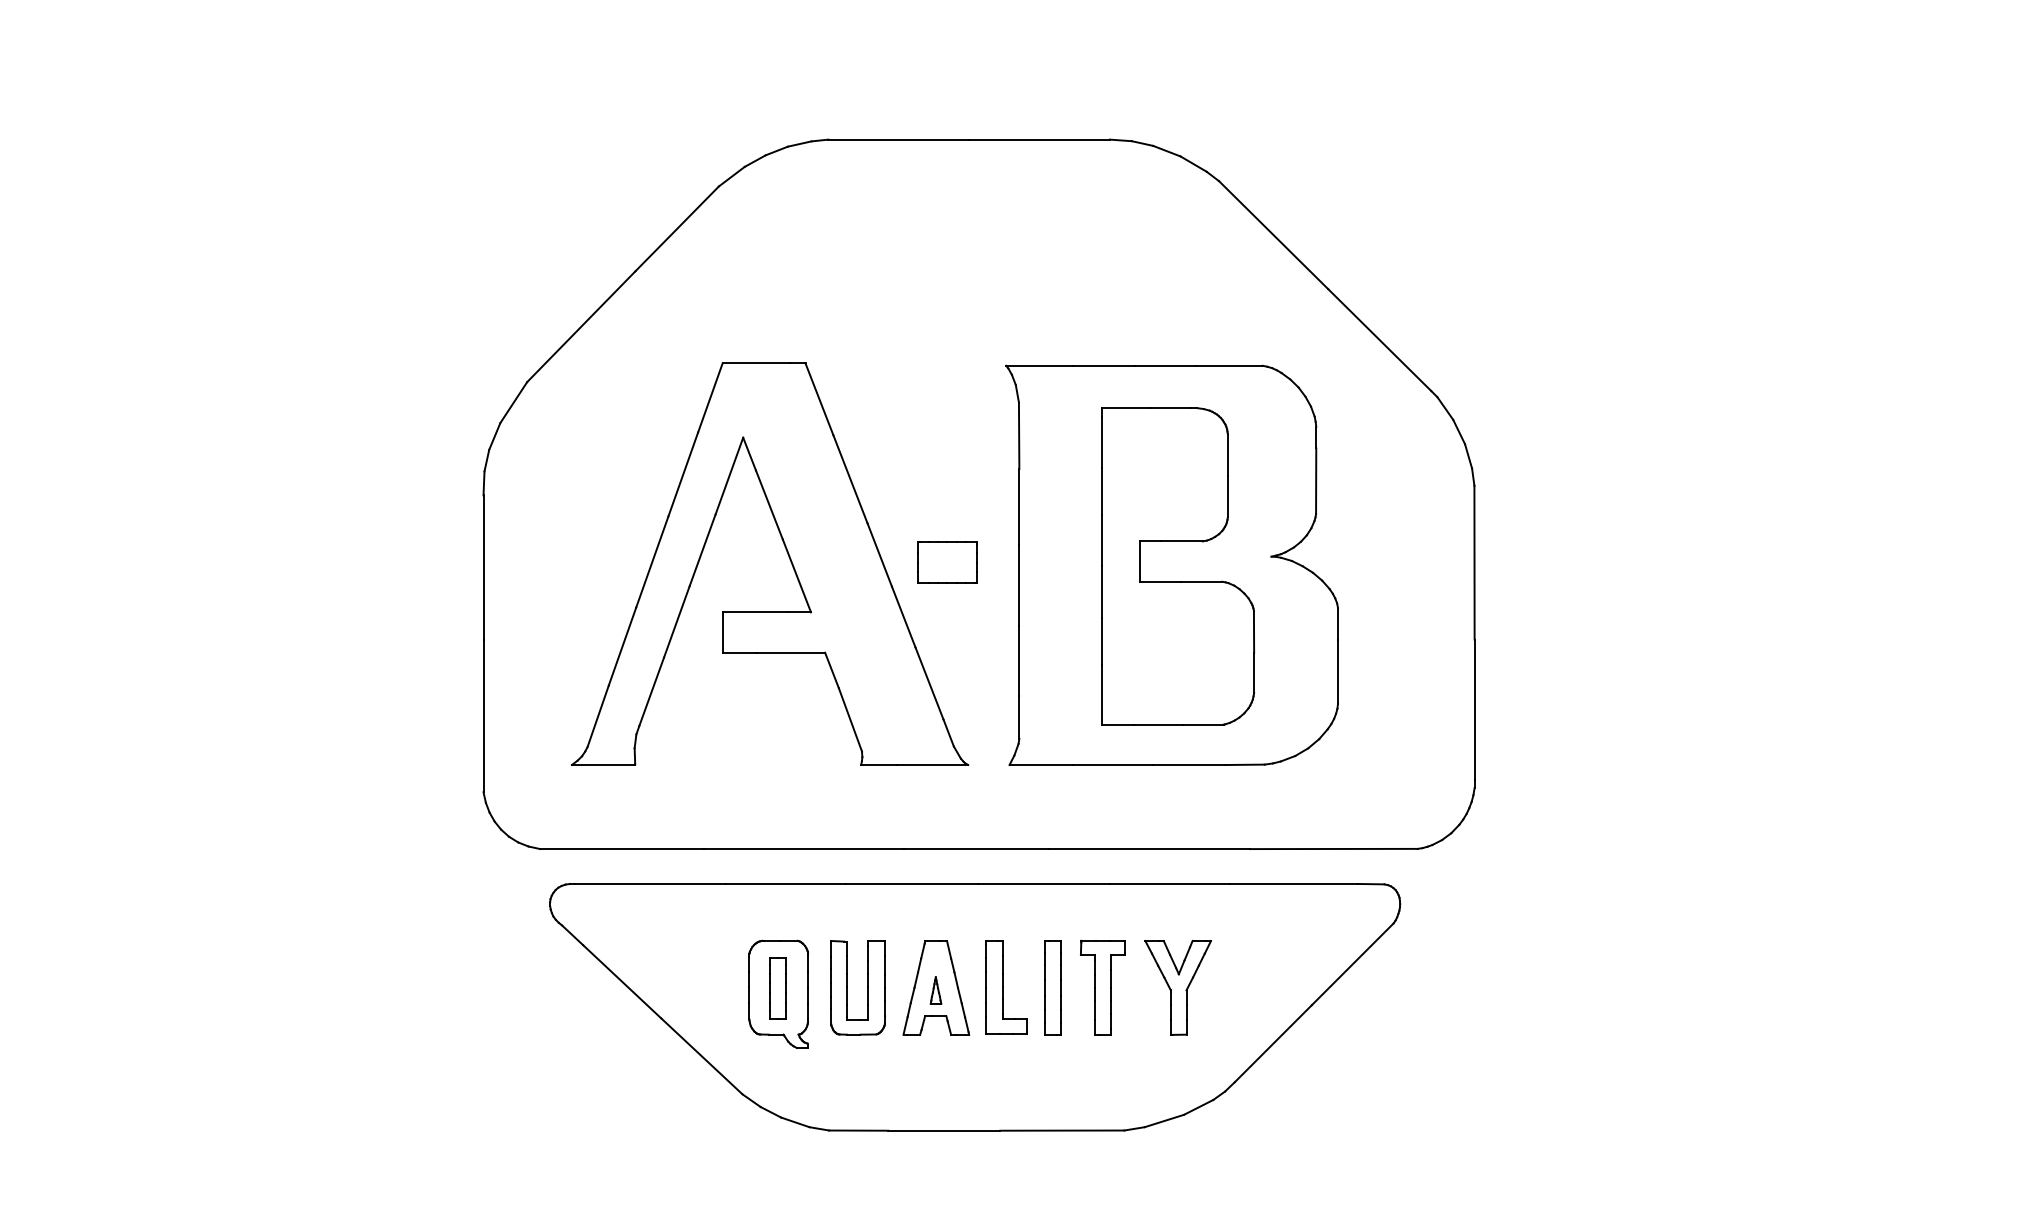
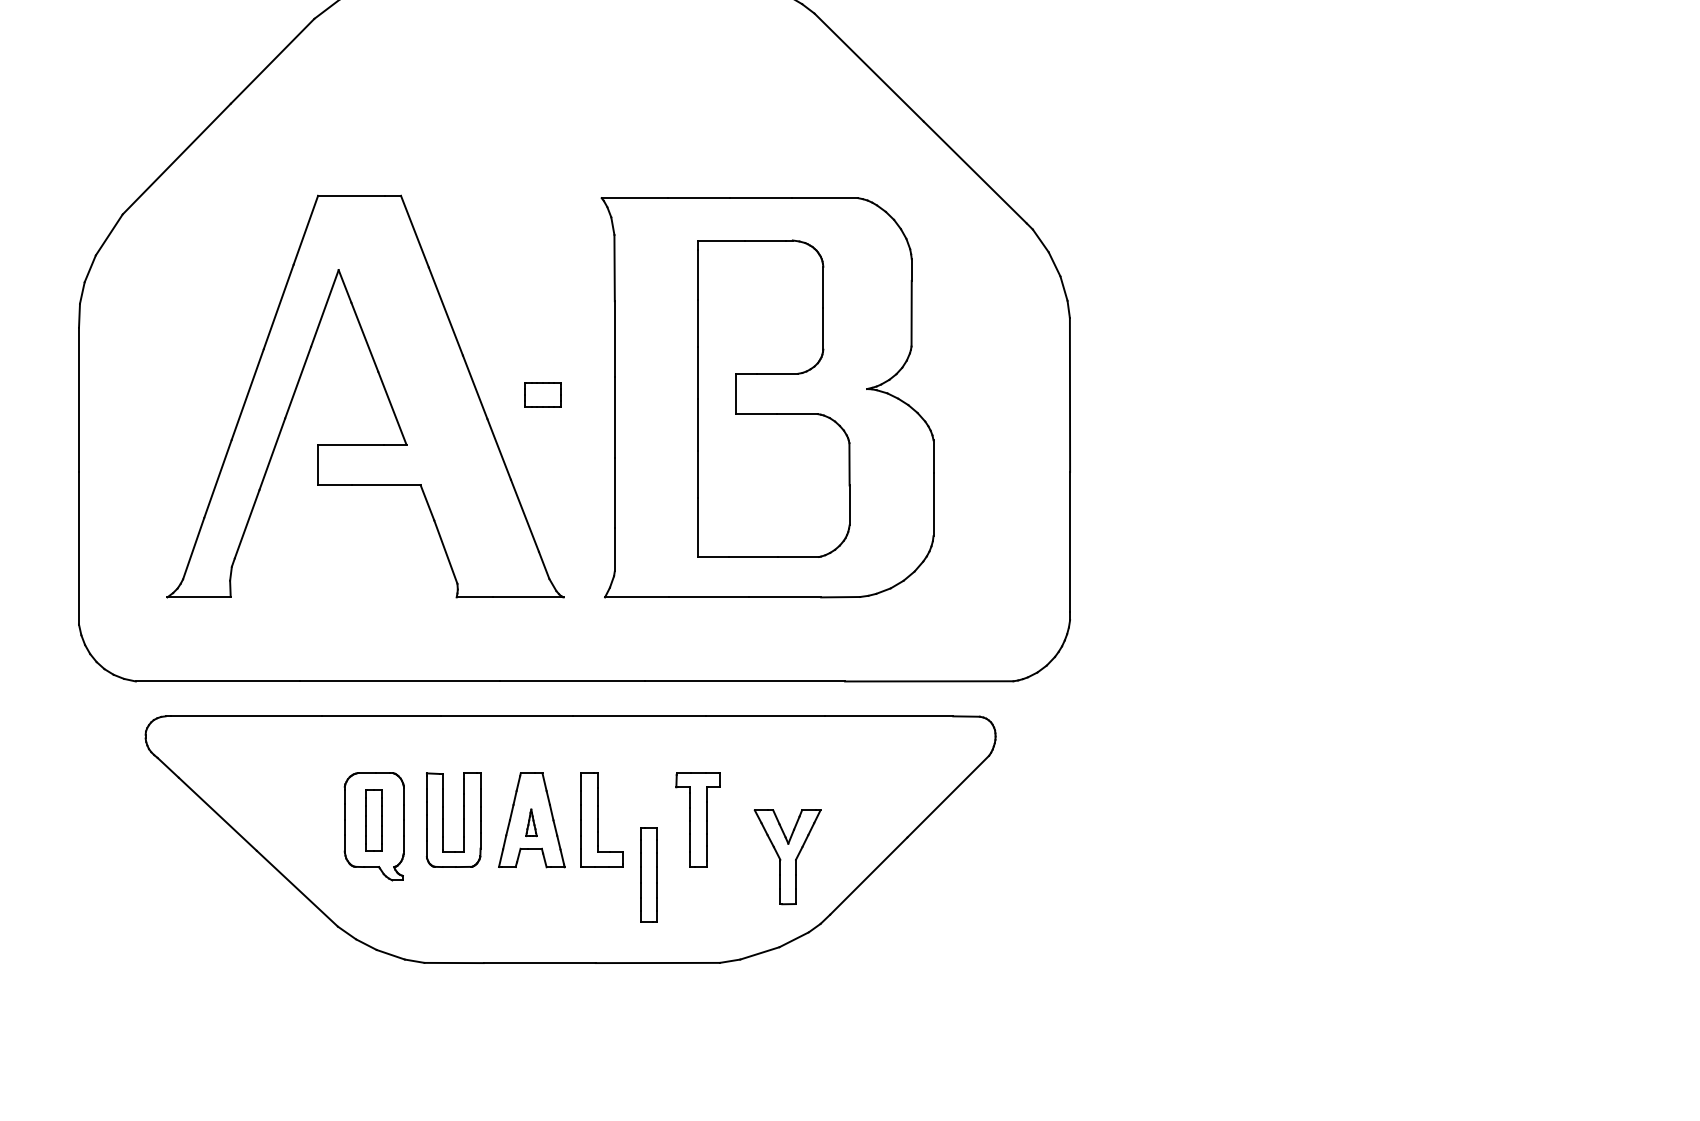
part: (947, 562) -> (542, 394), size x0.6
part: (1052, 987) -> (647, 874), moved
part: (1177, 987) -> (786, 856), moved

